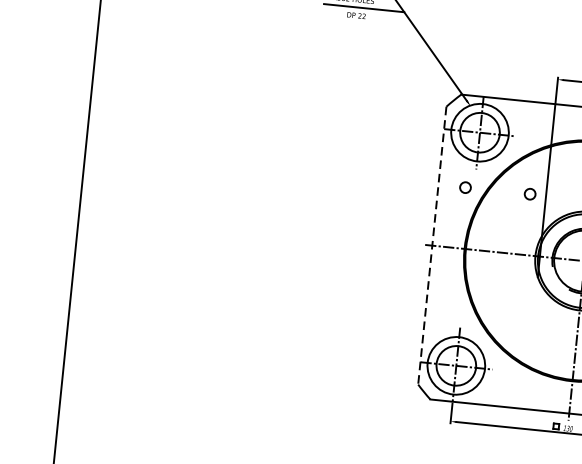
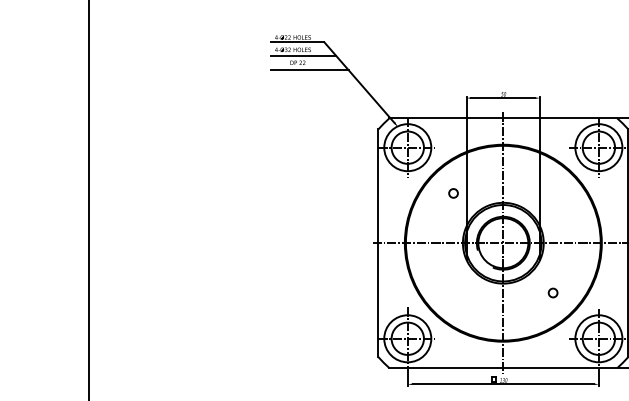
line: (369, 26) -> (309, 70), added
circle: (465, 187) -> (400, 193), removed
line: (432, 246) -> (378, 243), dashed -> solid

